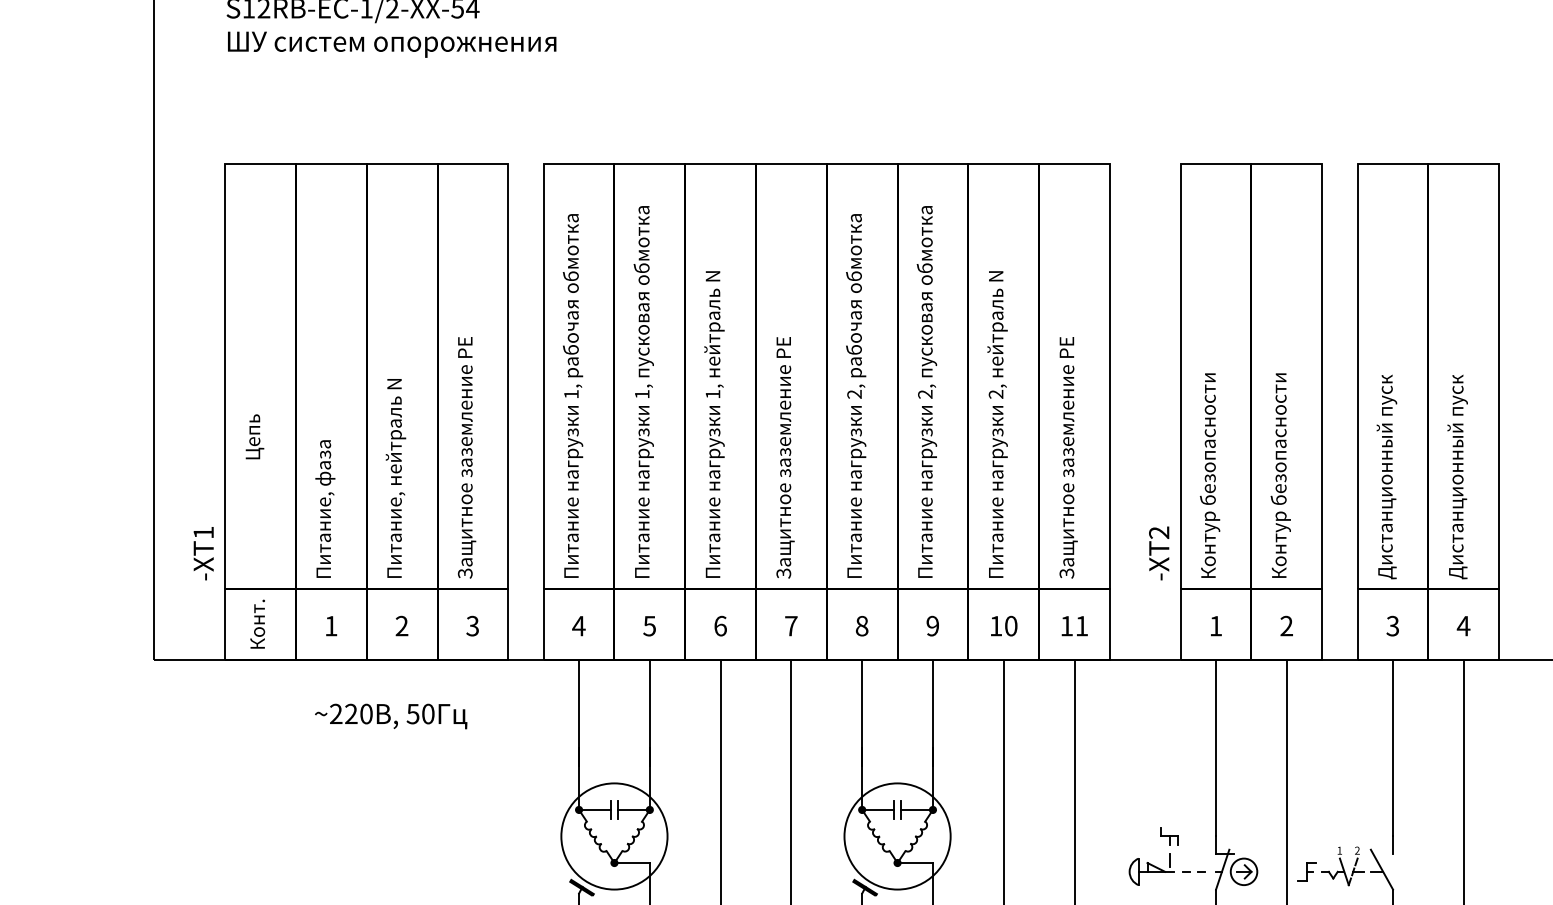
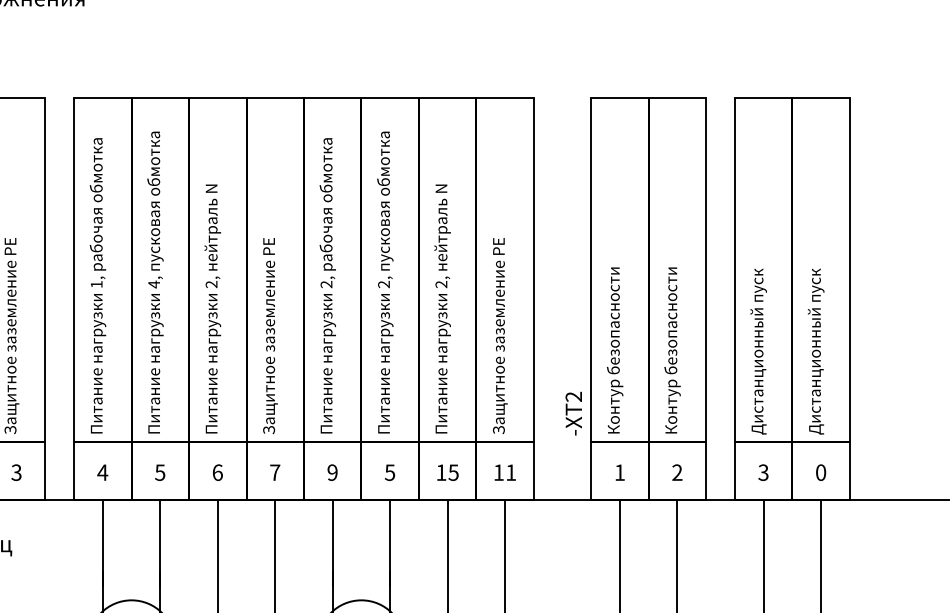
text: (712, 393) -> (211, 283), 1, -> 2,
text: (642, 394) -> (154, 284), 1, -> 4,
text: (932, 625) -> (389, 472), 9 -> 5
text: (1010, 625) -> (453, 472), 10 -> 15
text: (1463, 625) -> (820, 472), 4 -> 0
text: (861, 626) -> (332, 472), 8 -> 9

